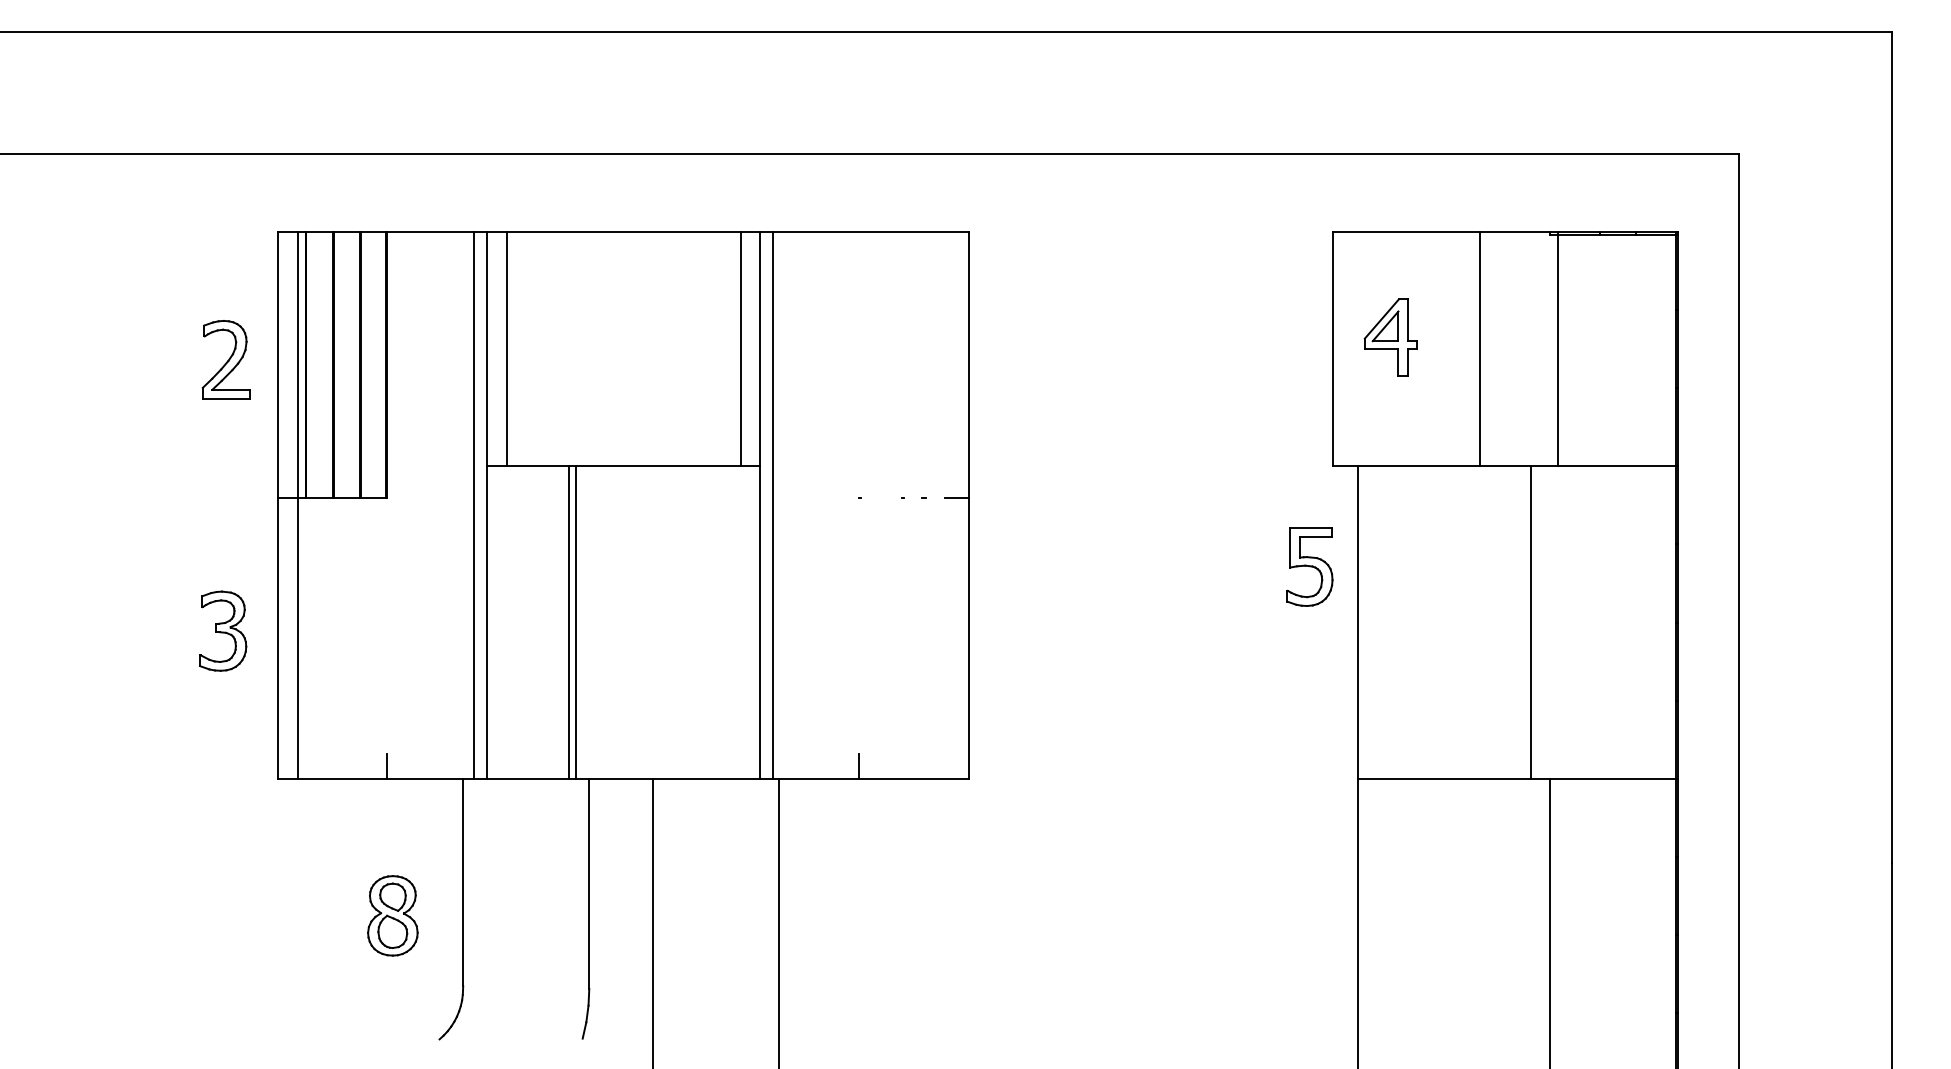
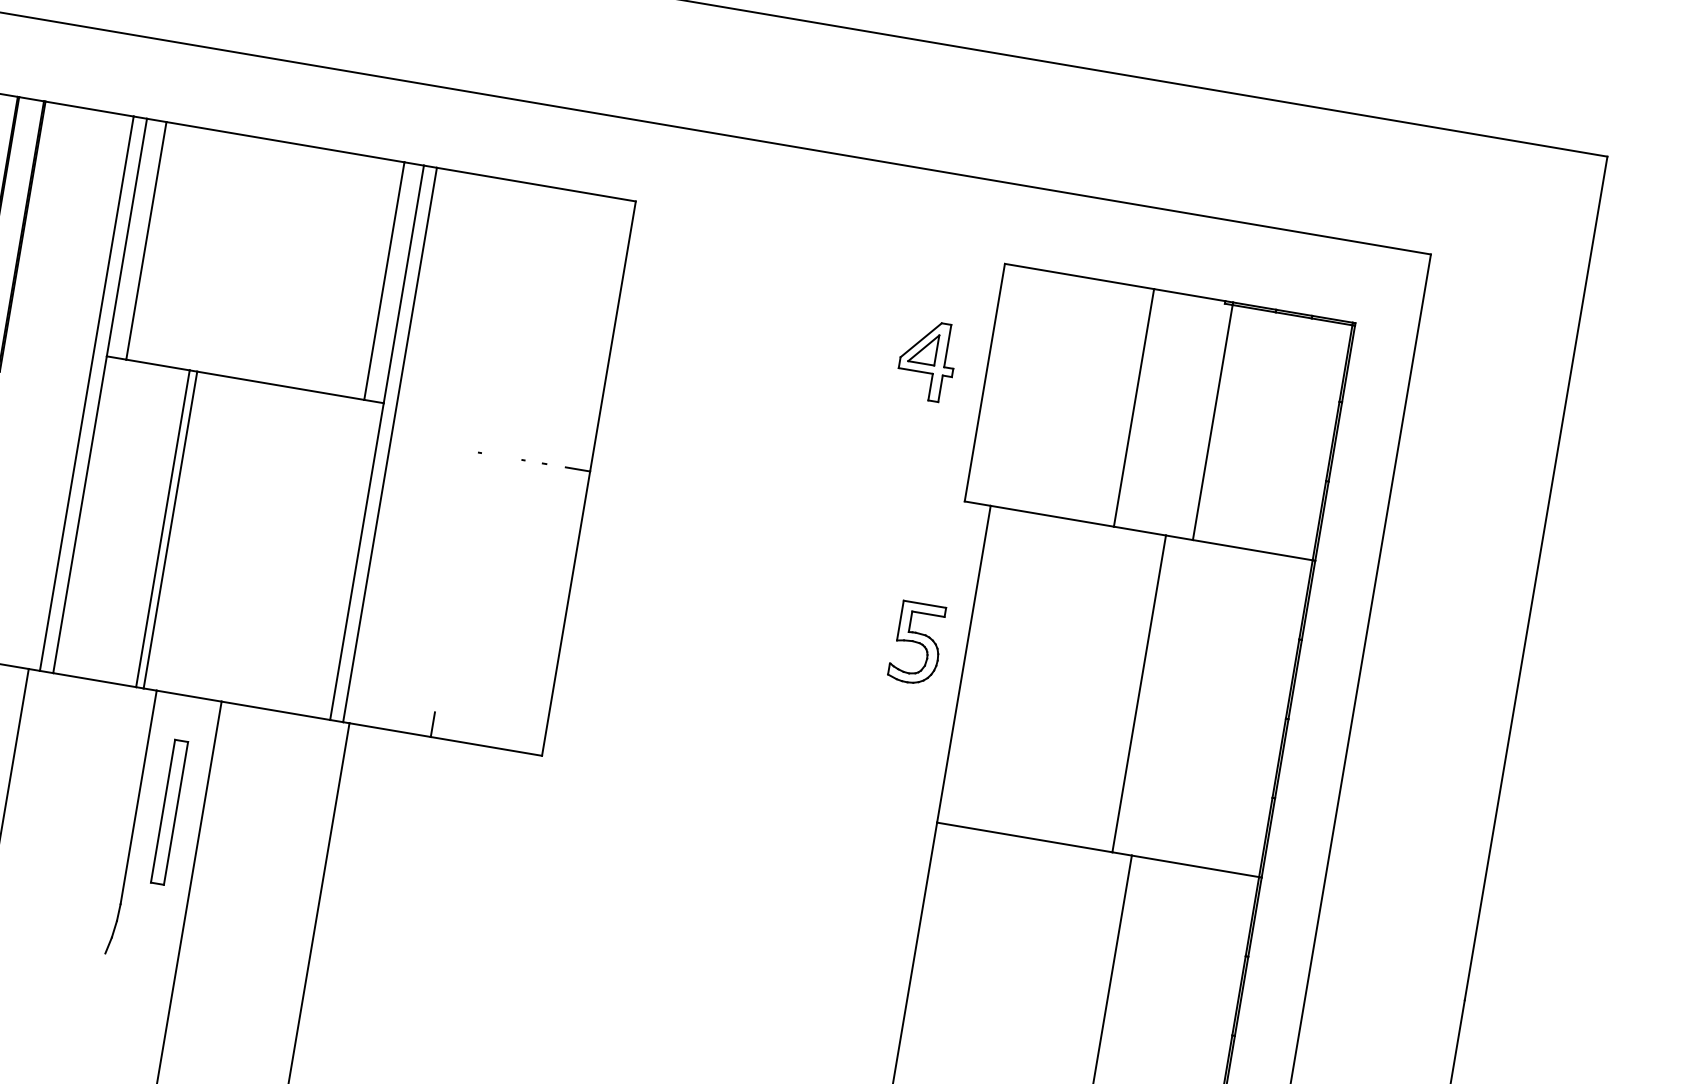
part: (1390, 337) -> (926, 360), moved
part: (1309, 566) -> (916, 642), moved
part: (621, 892) -> (169, 811), added

